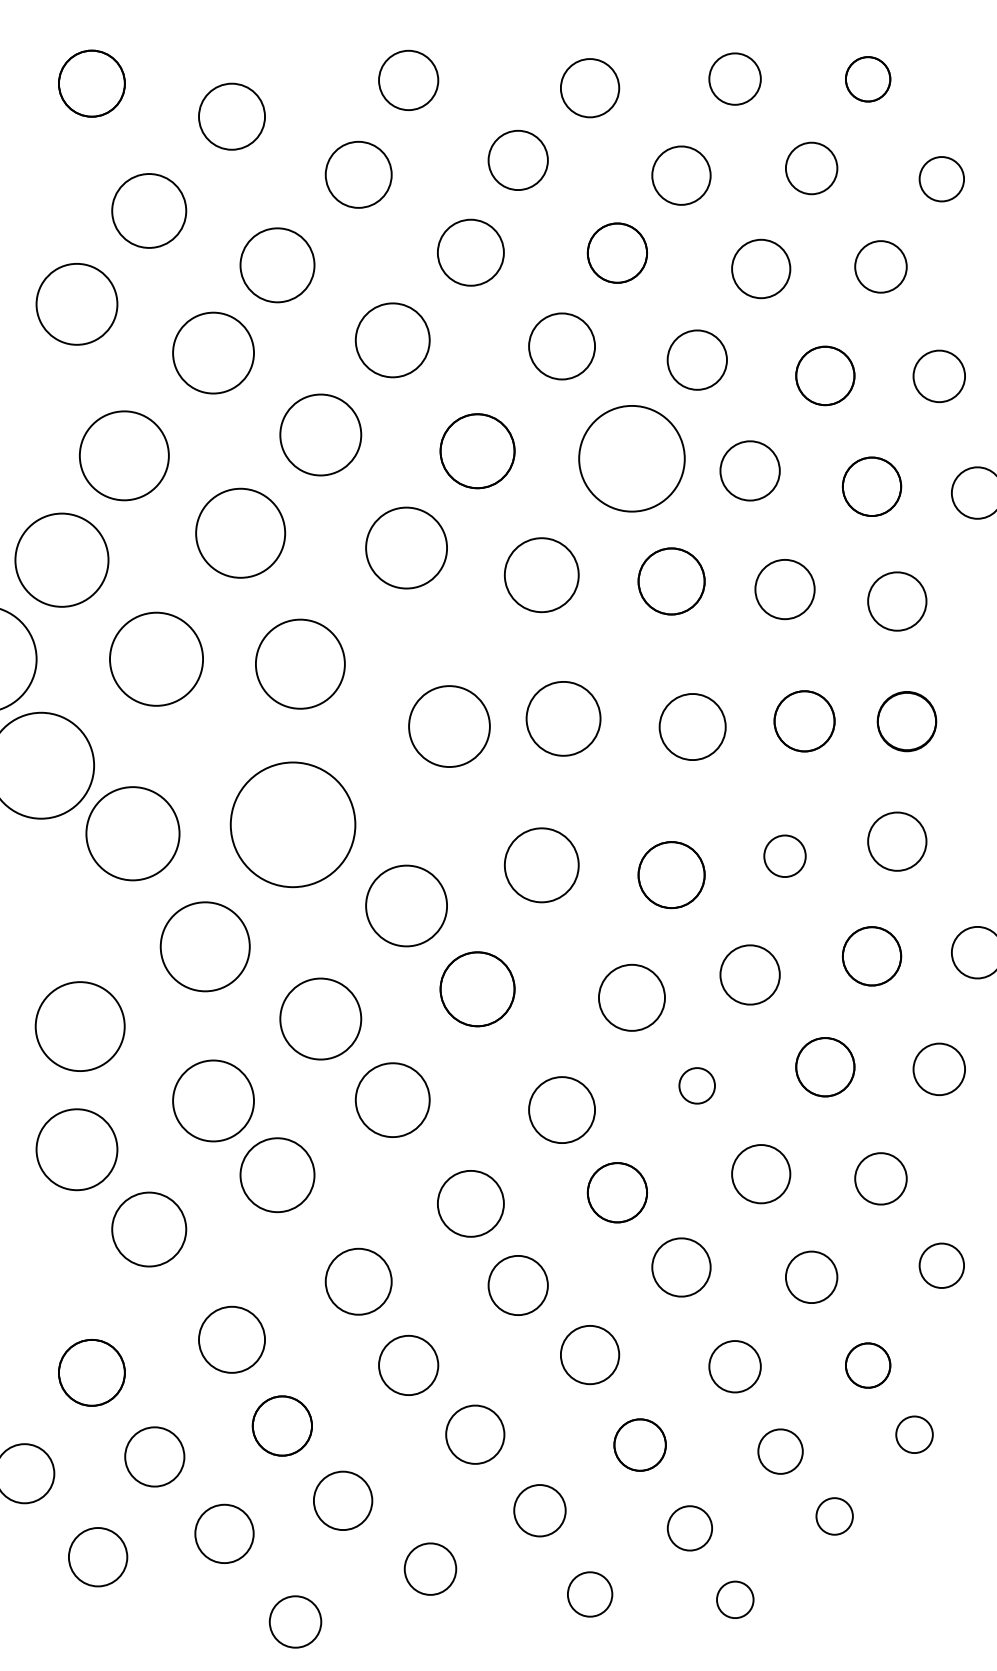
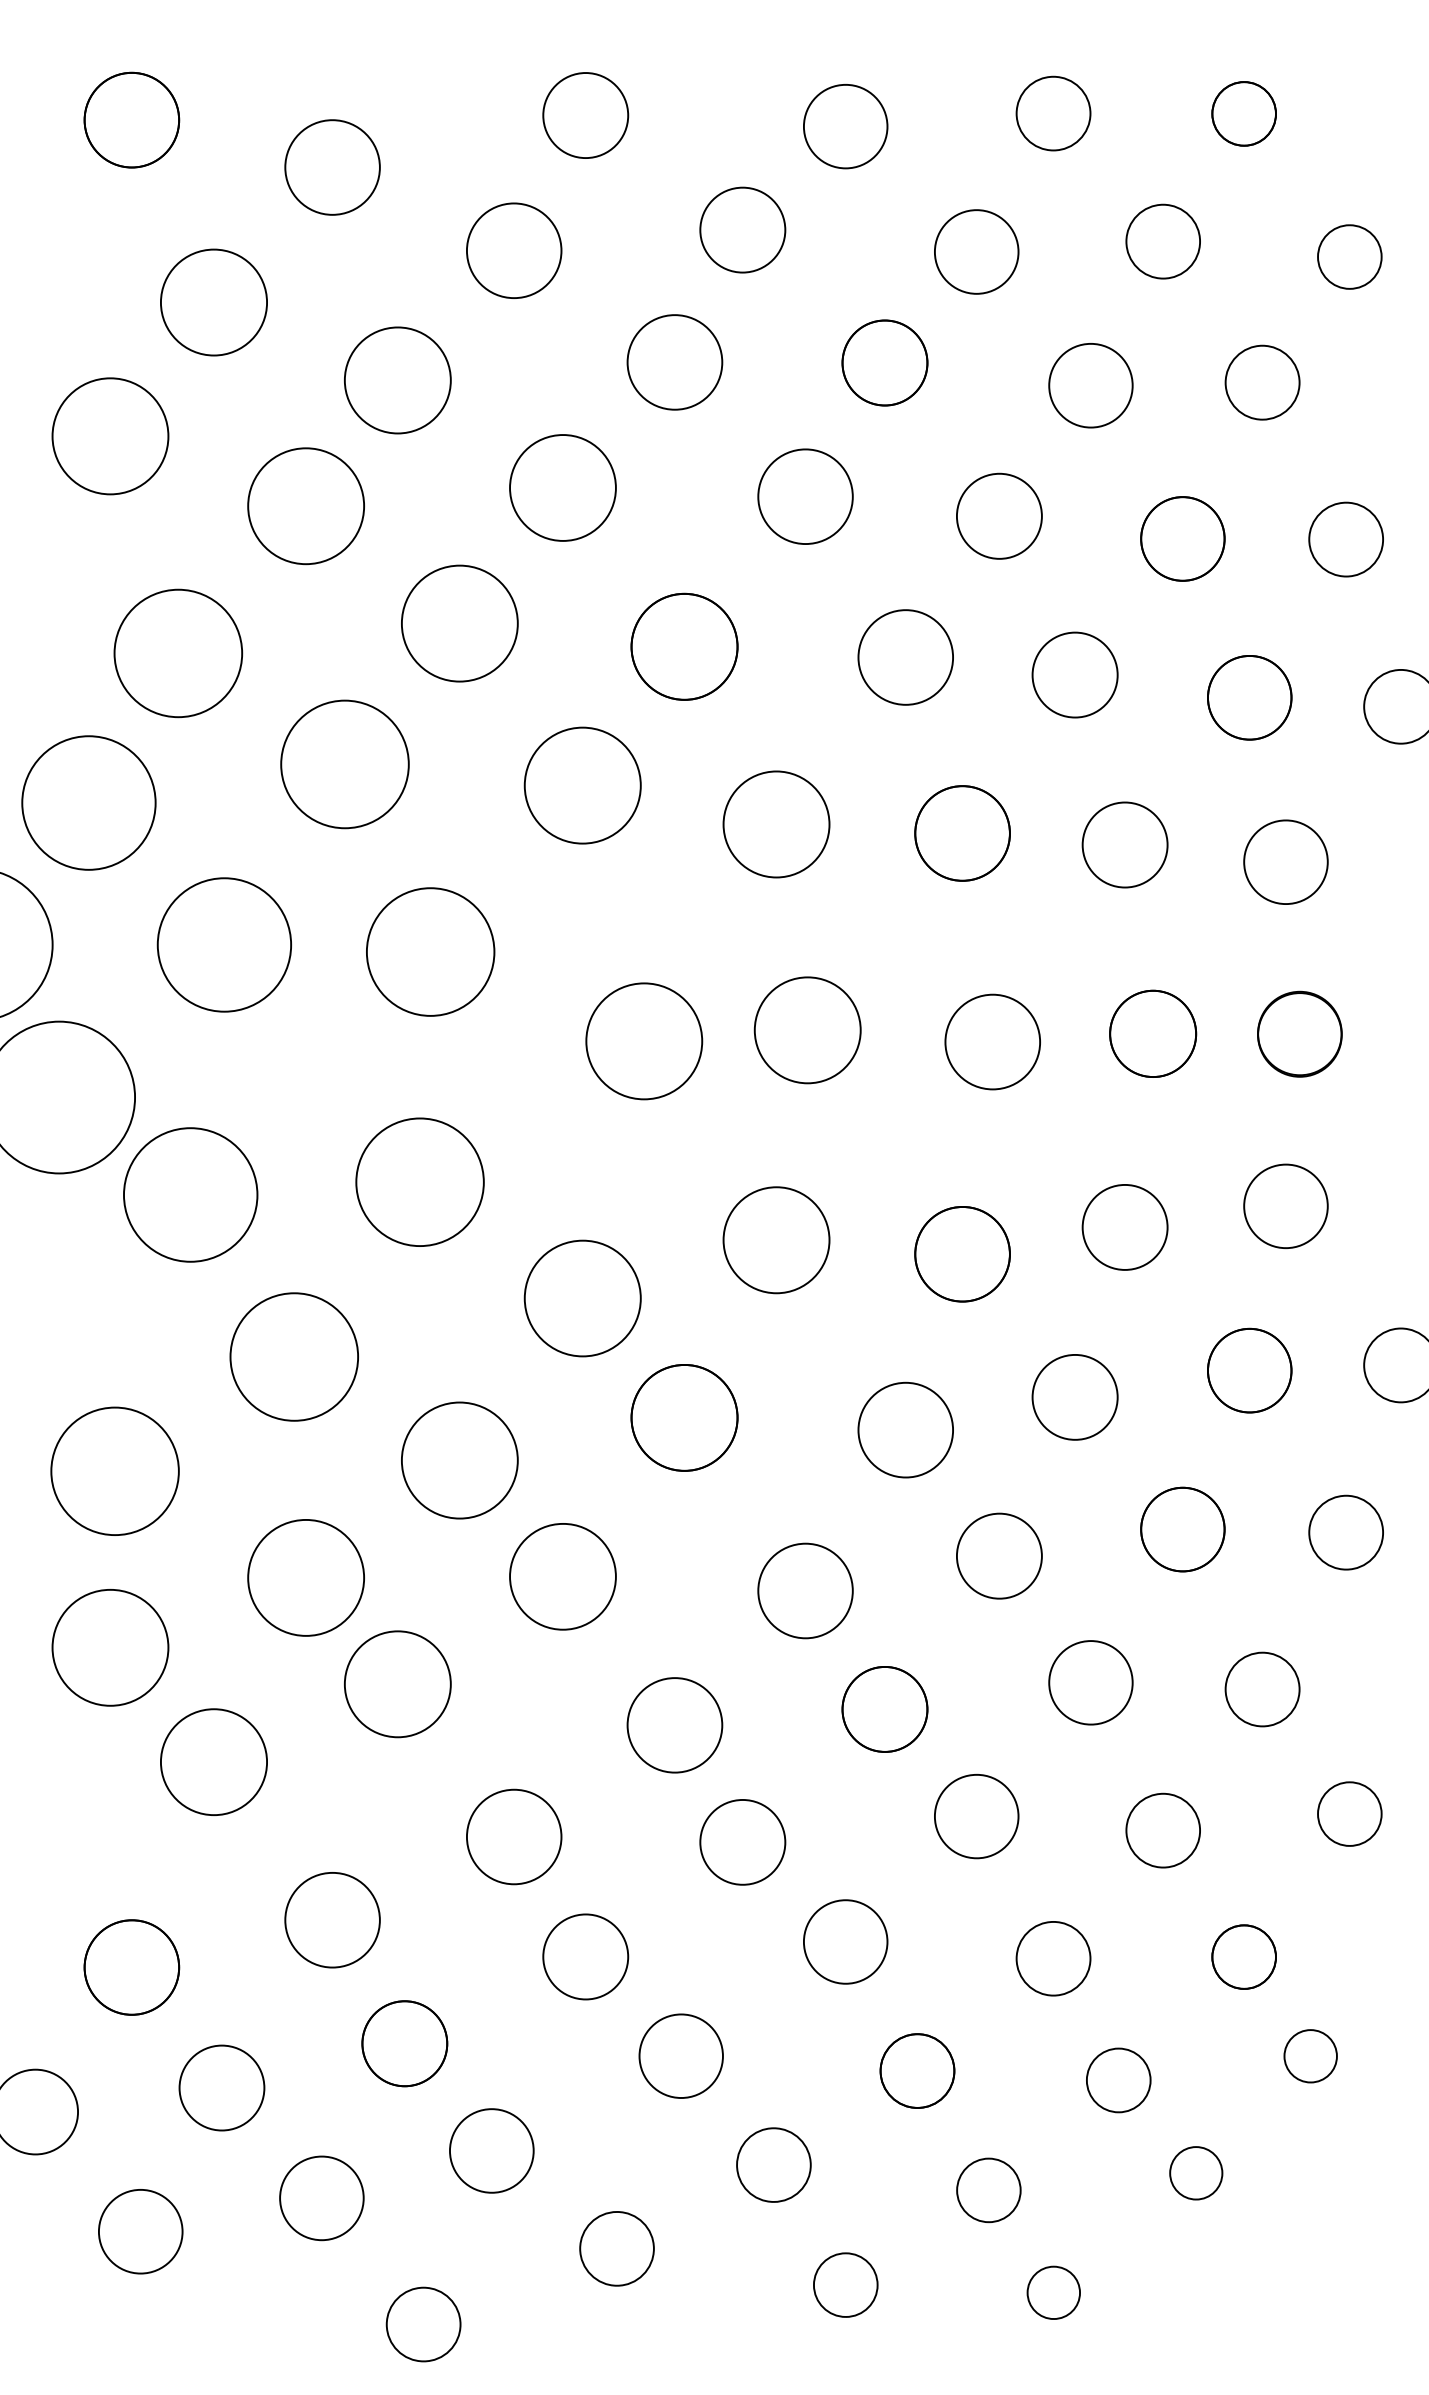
part: (631, 458) -> (905, 657), size x0.62
part: (292, 824) -> (419, 1181), size x0.71
part: (784, 855) -> (1124, 1226), size x1.43
part: (696, 1085) -> (998, 1555), size x1.67

